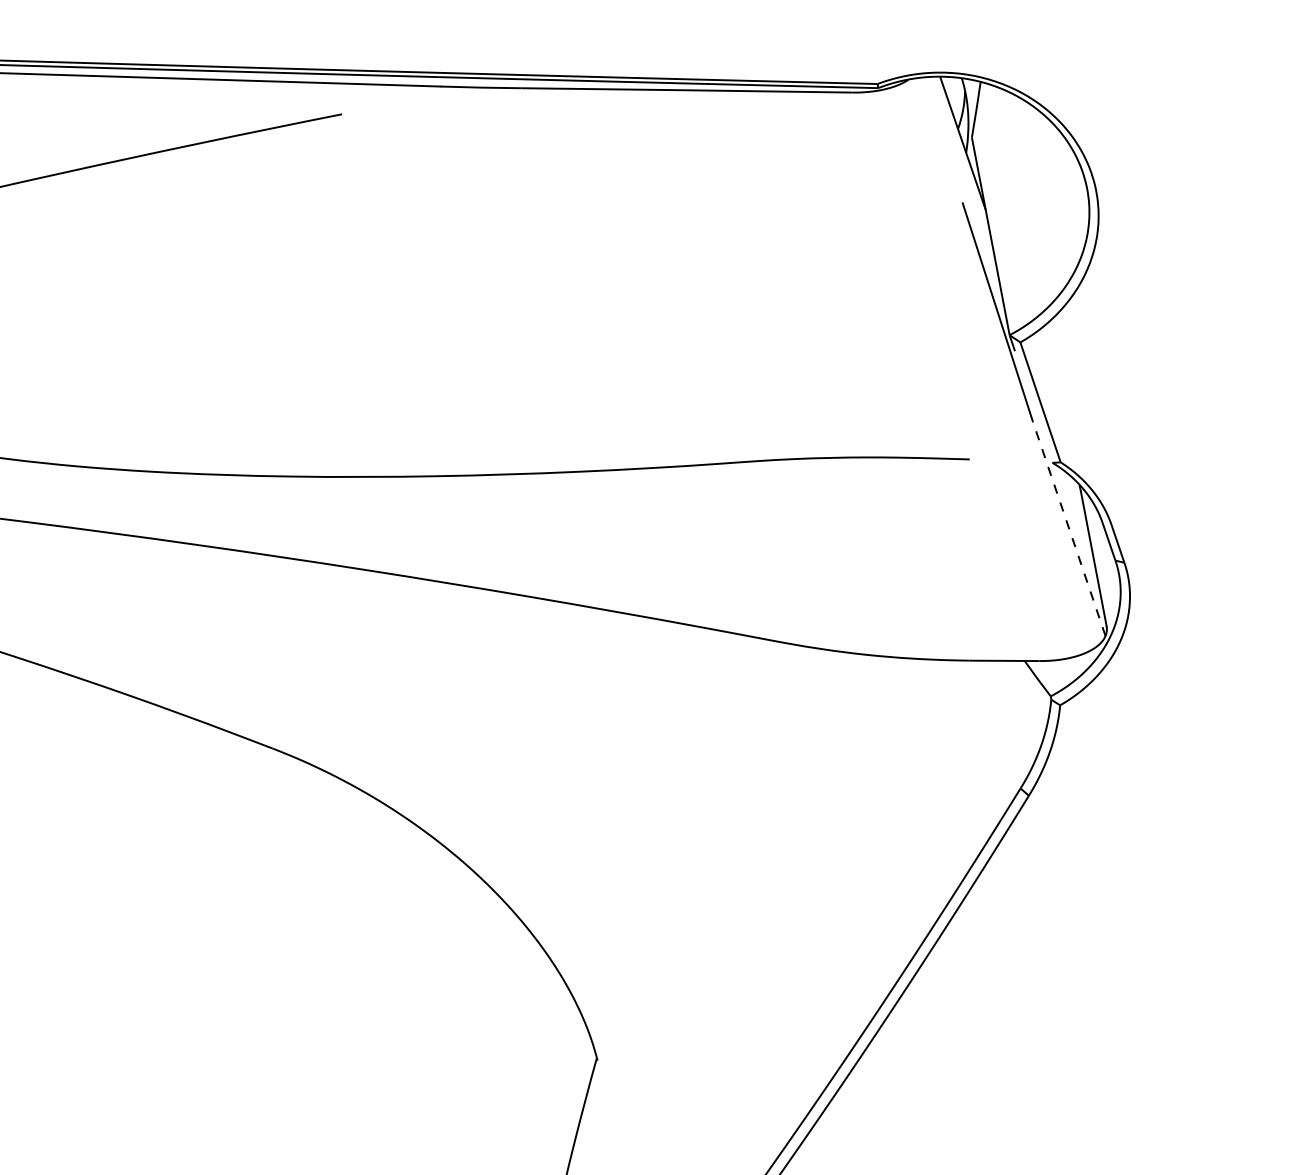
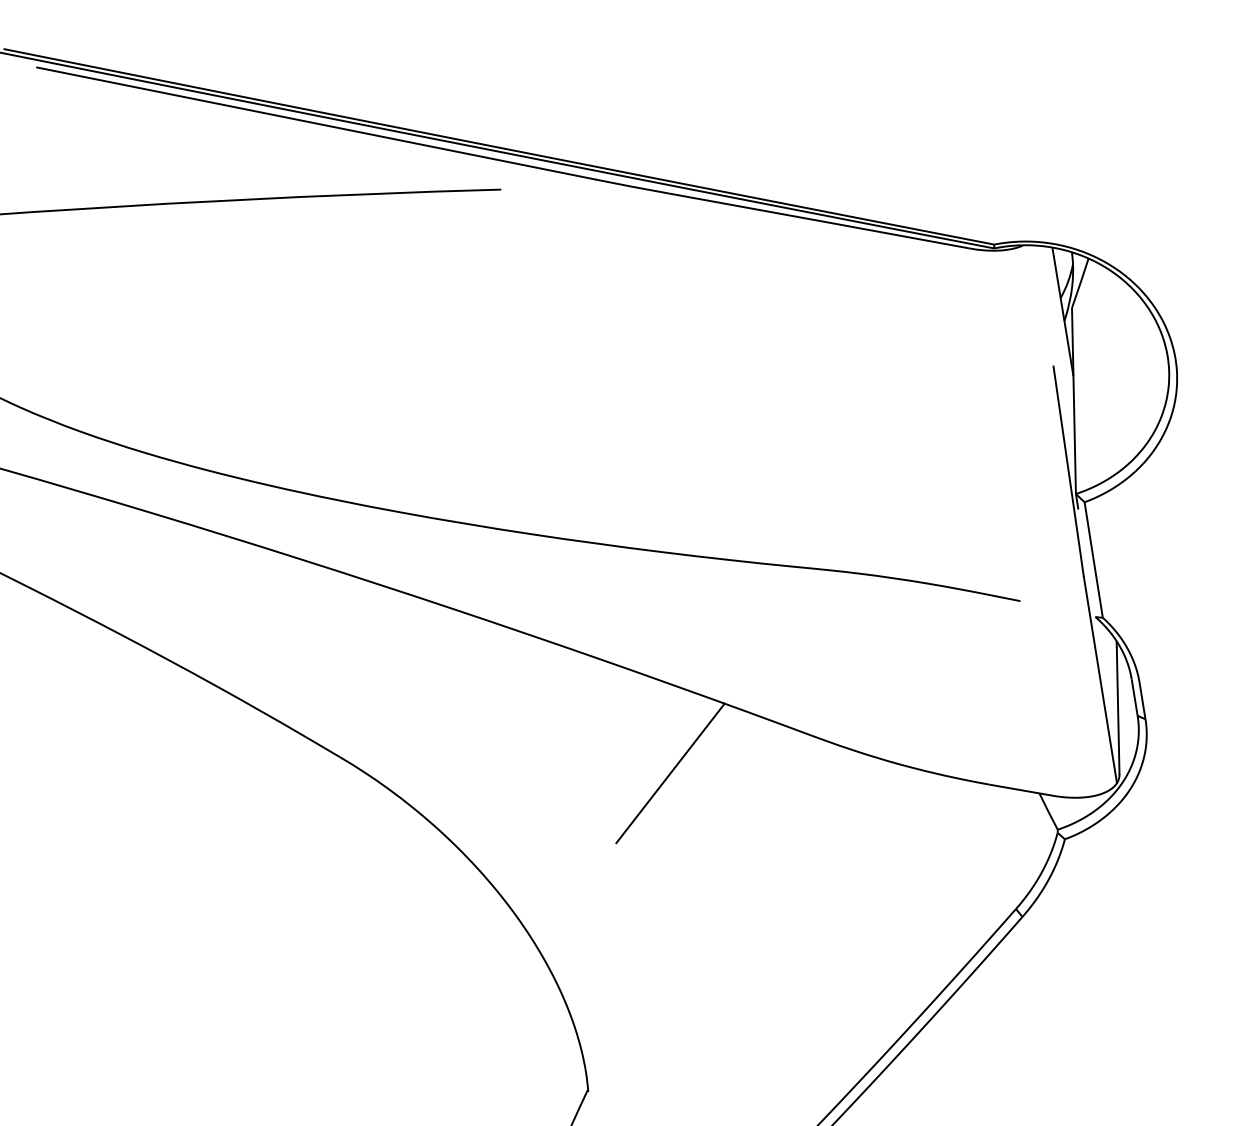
line: (1069, 528) -> (1100, 679), dashed -> solid
line: (627, 706) -> (670, 773), added

